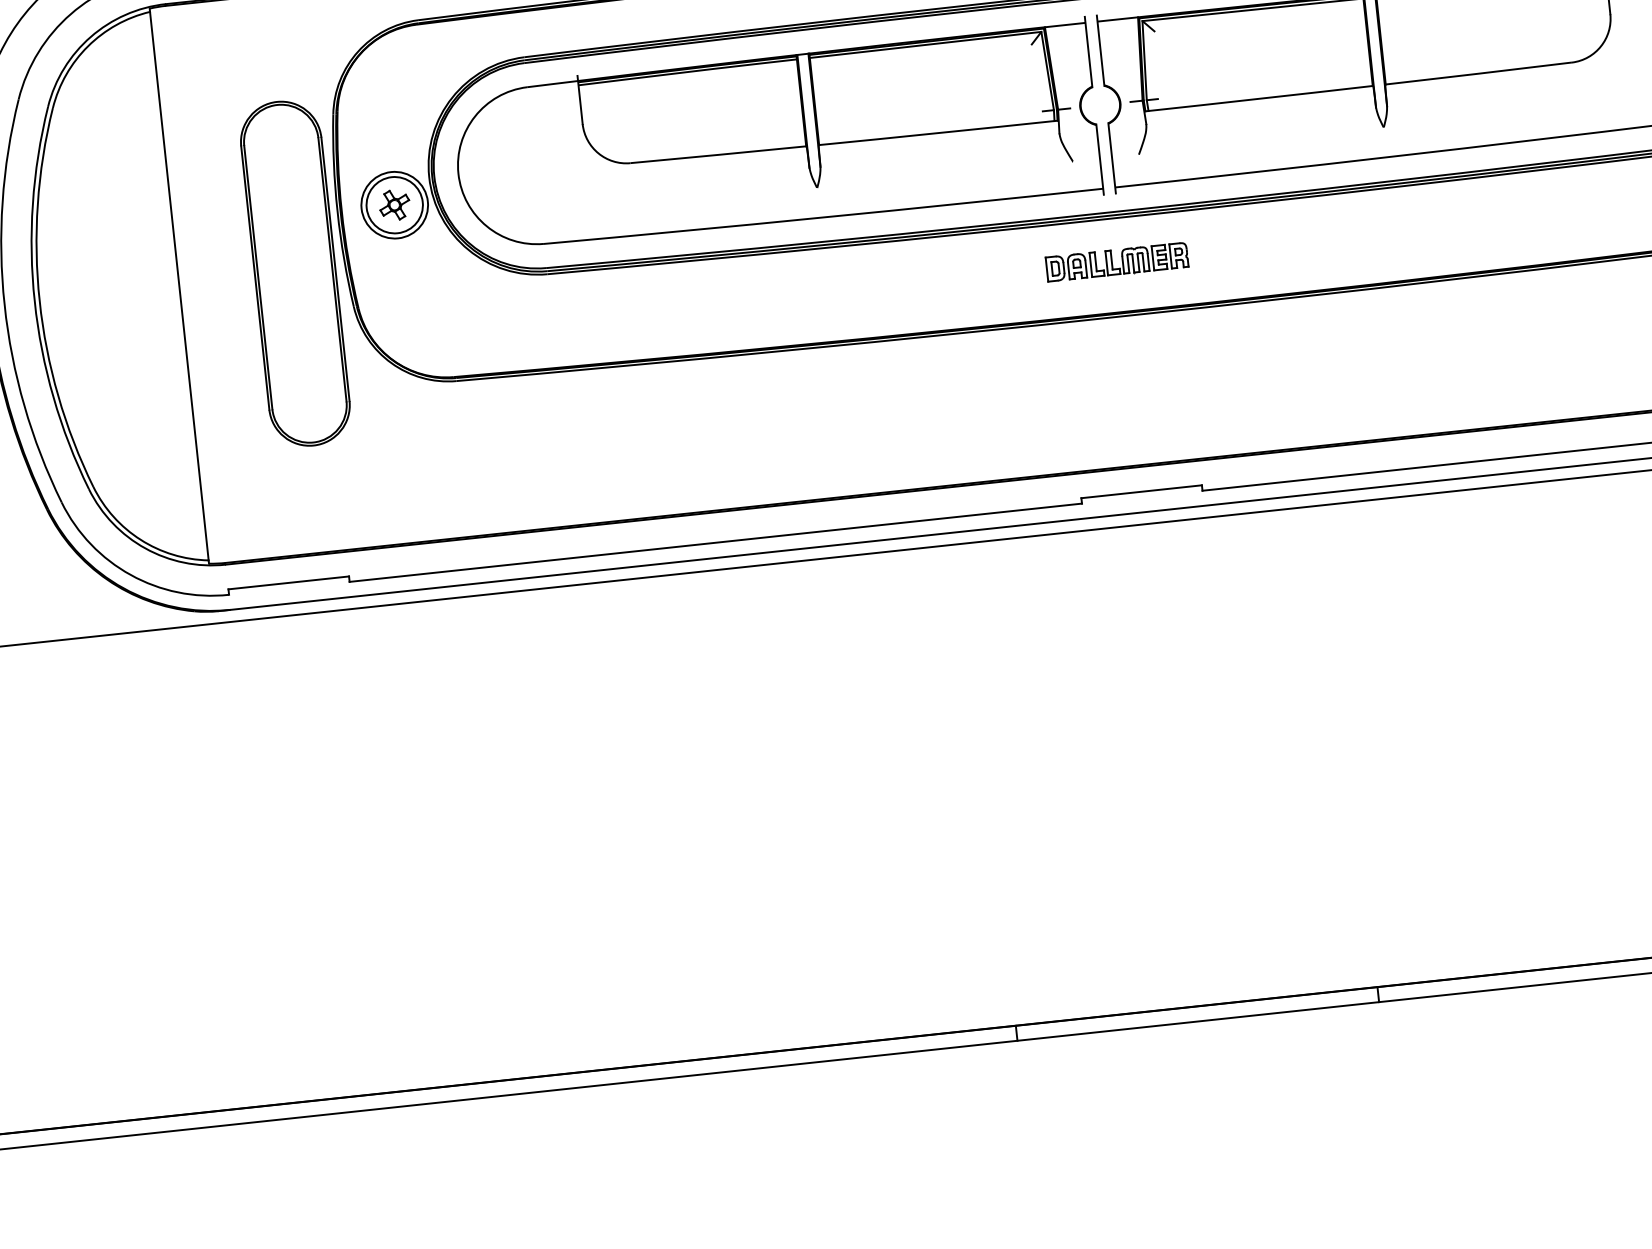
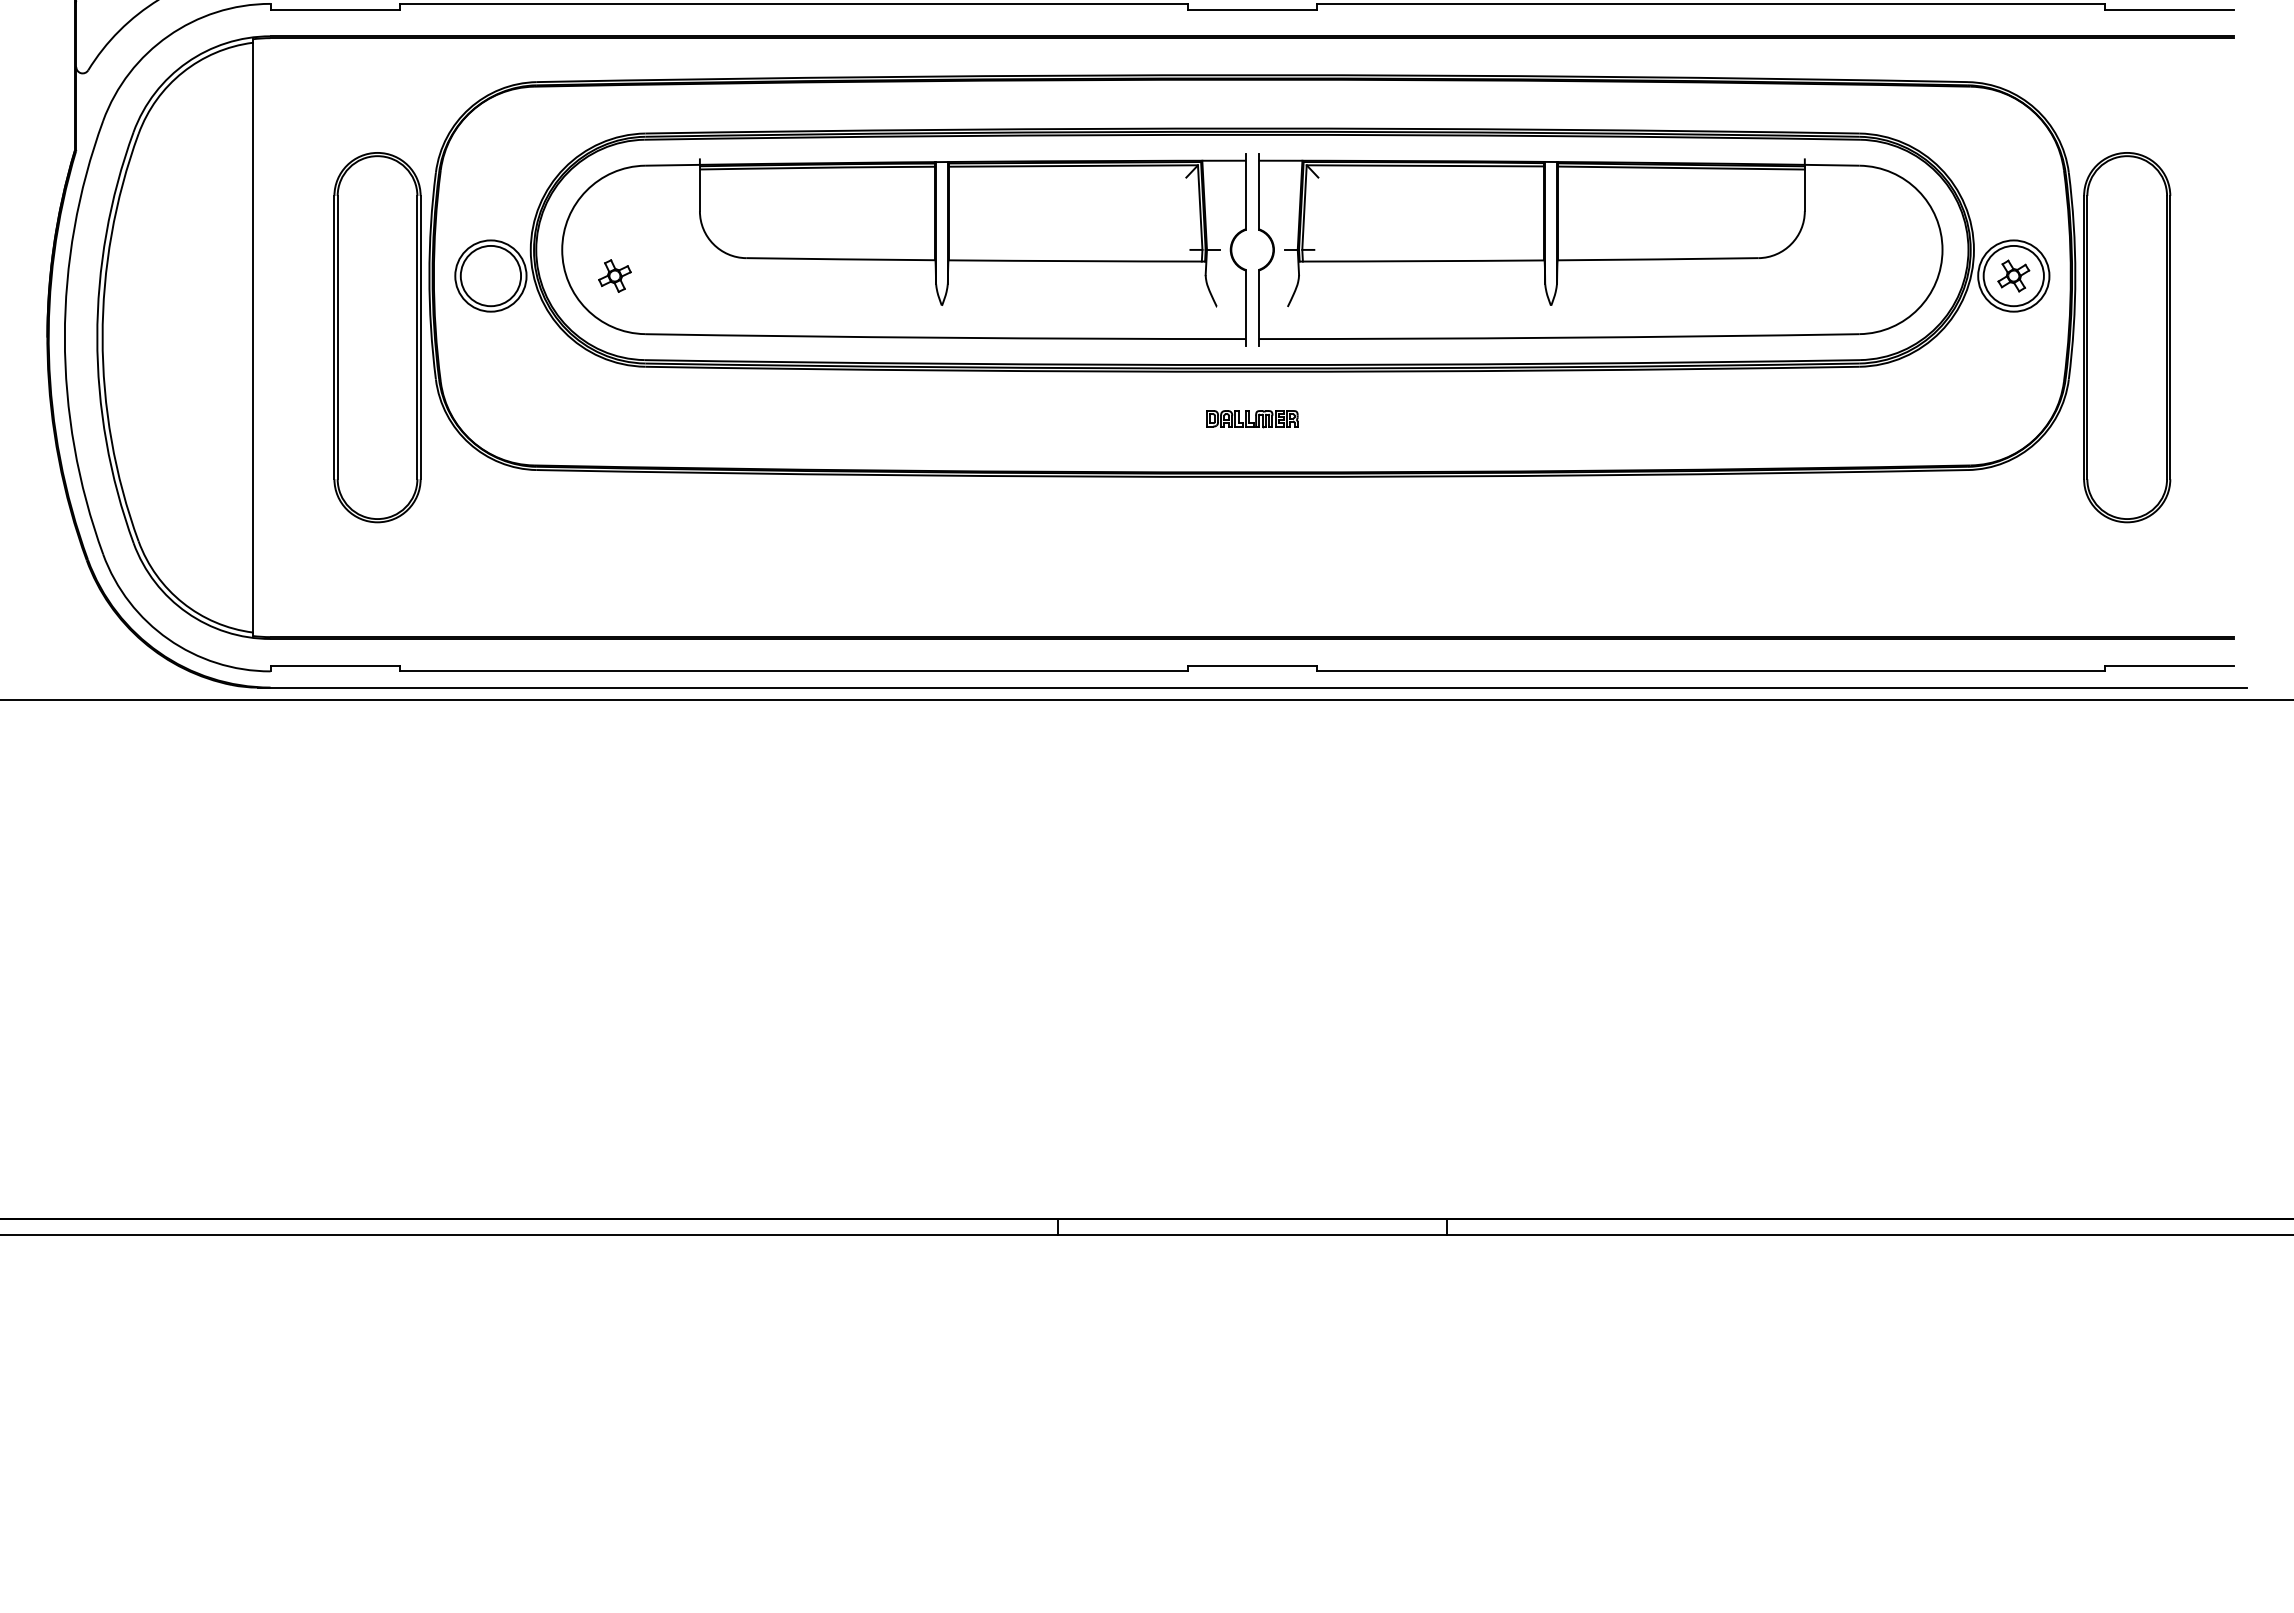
part: (394, 204) -> (614, 275), moved
part: (1117, 261) -> (1252, 418), size x0.6

